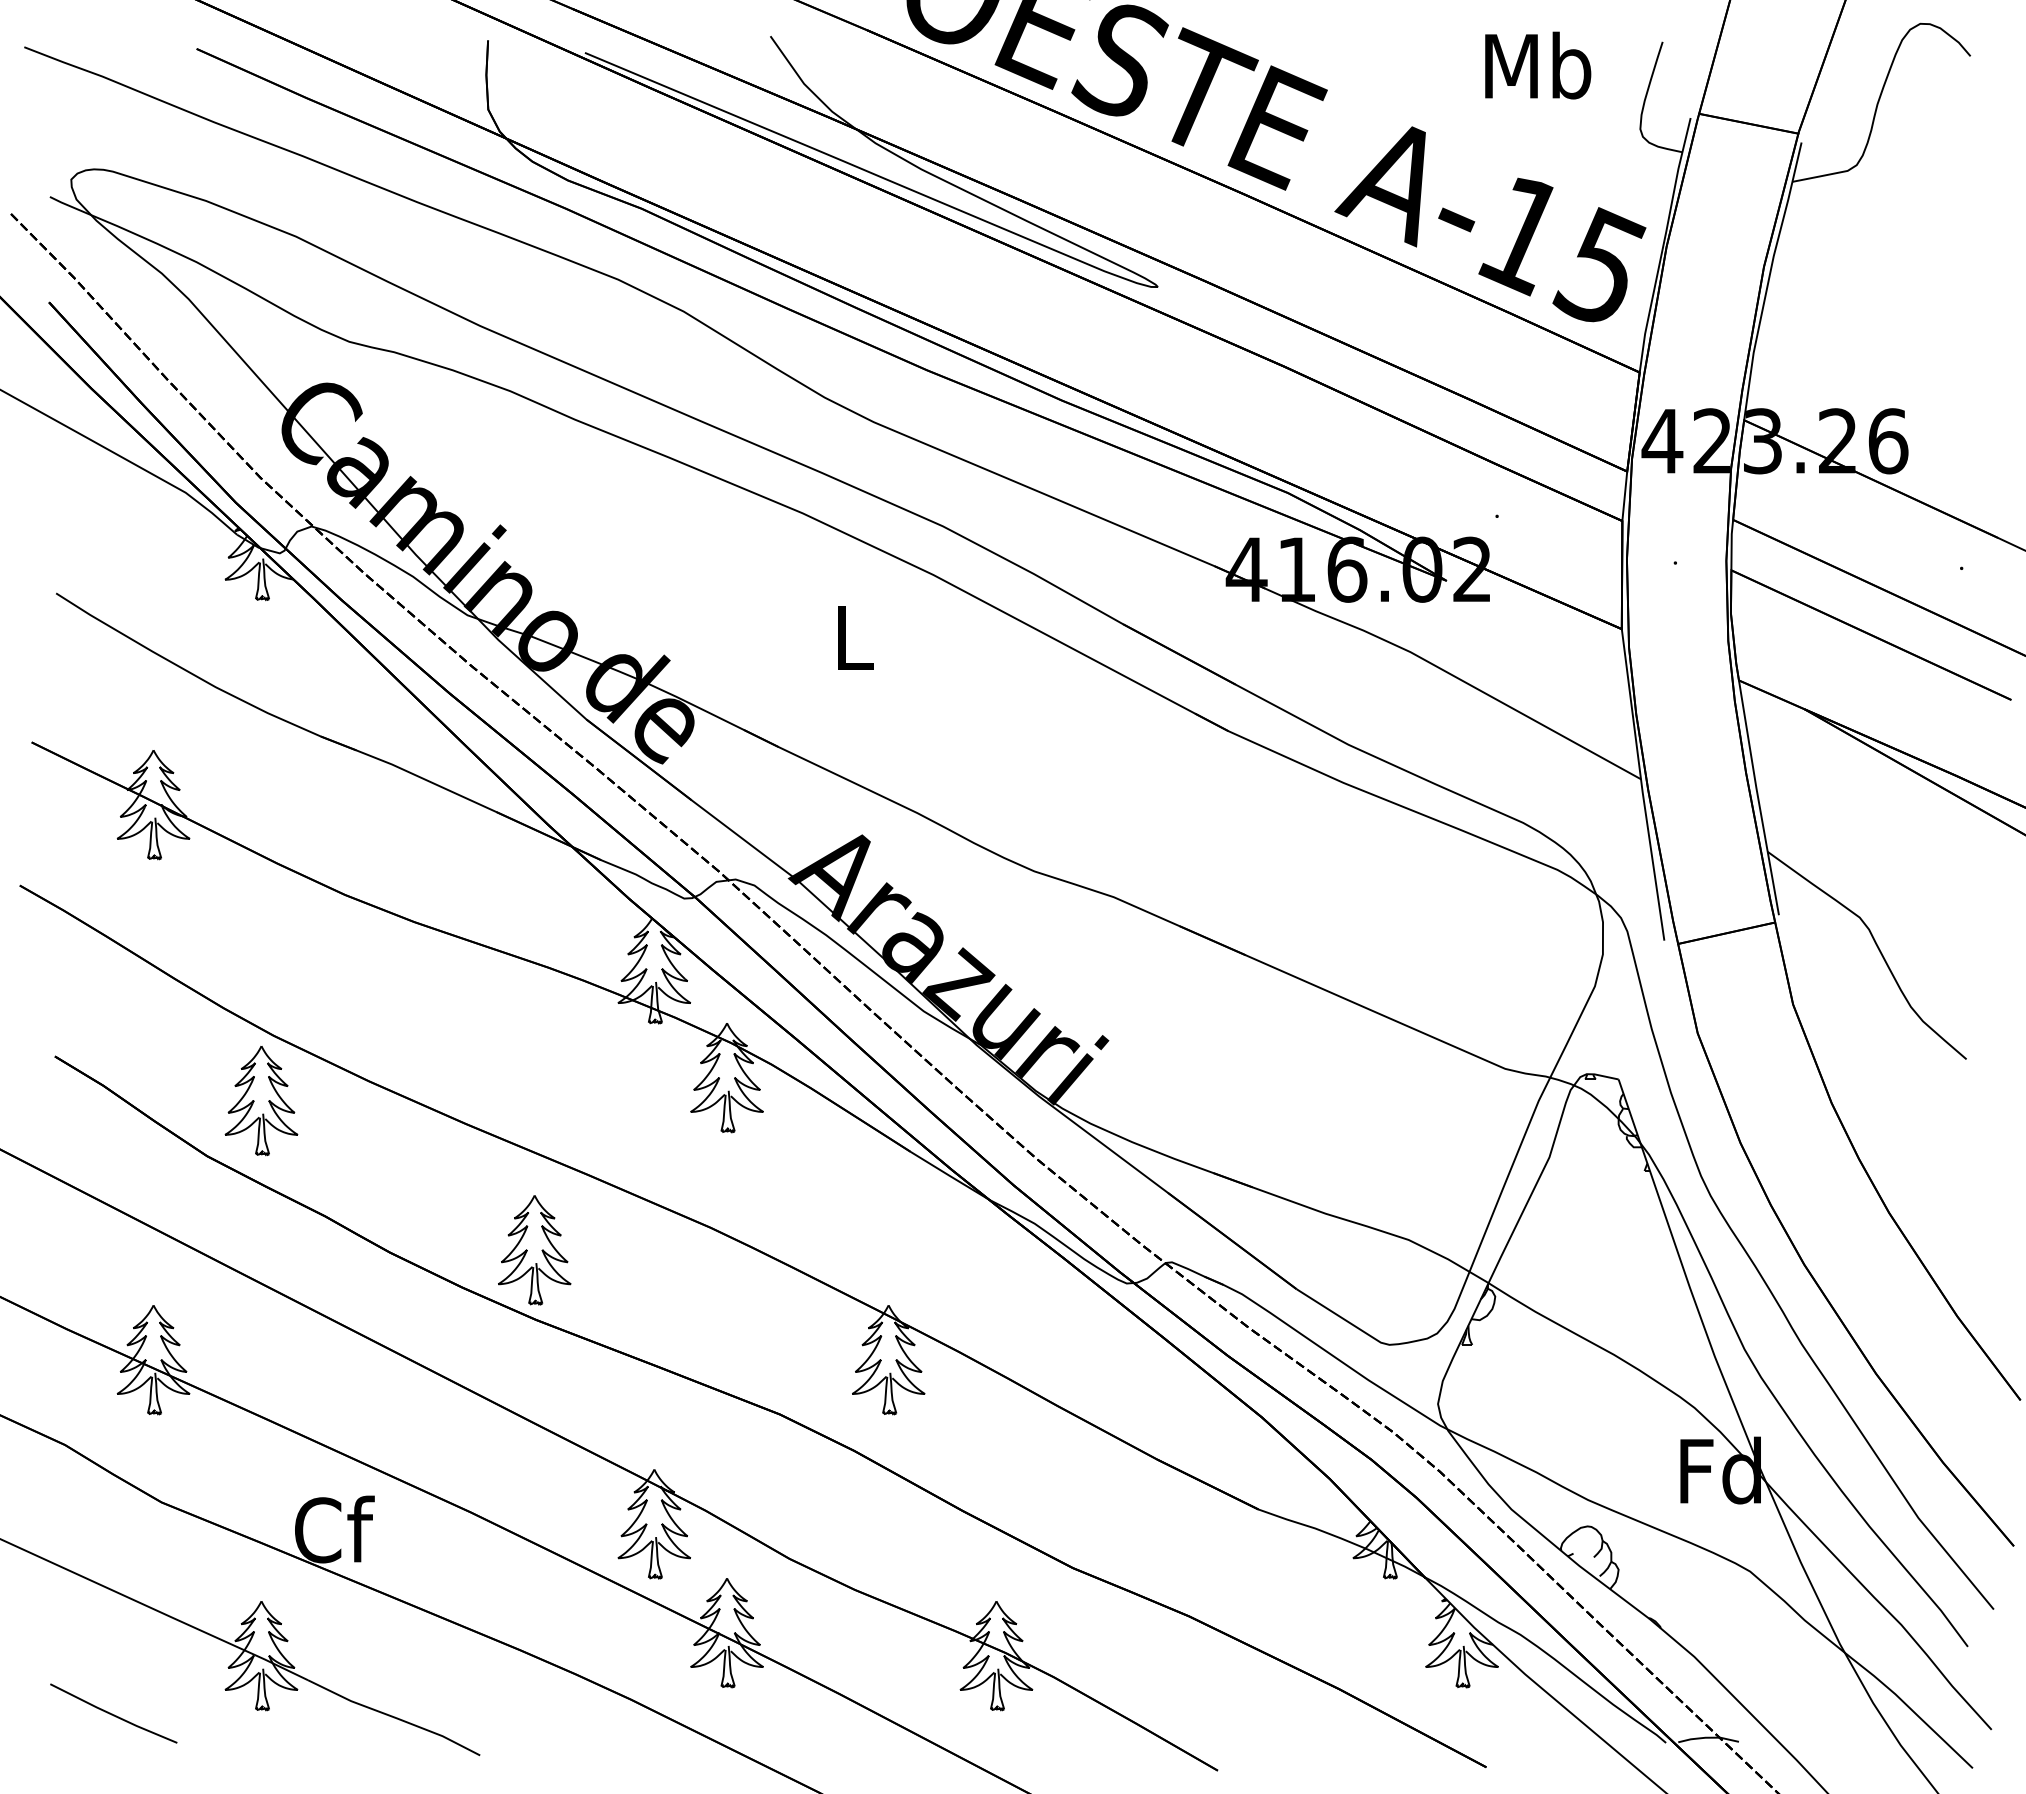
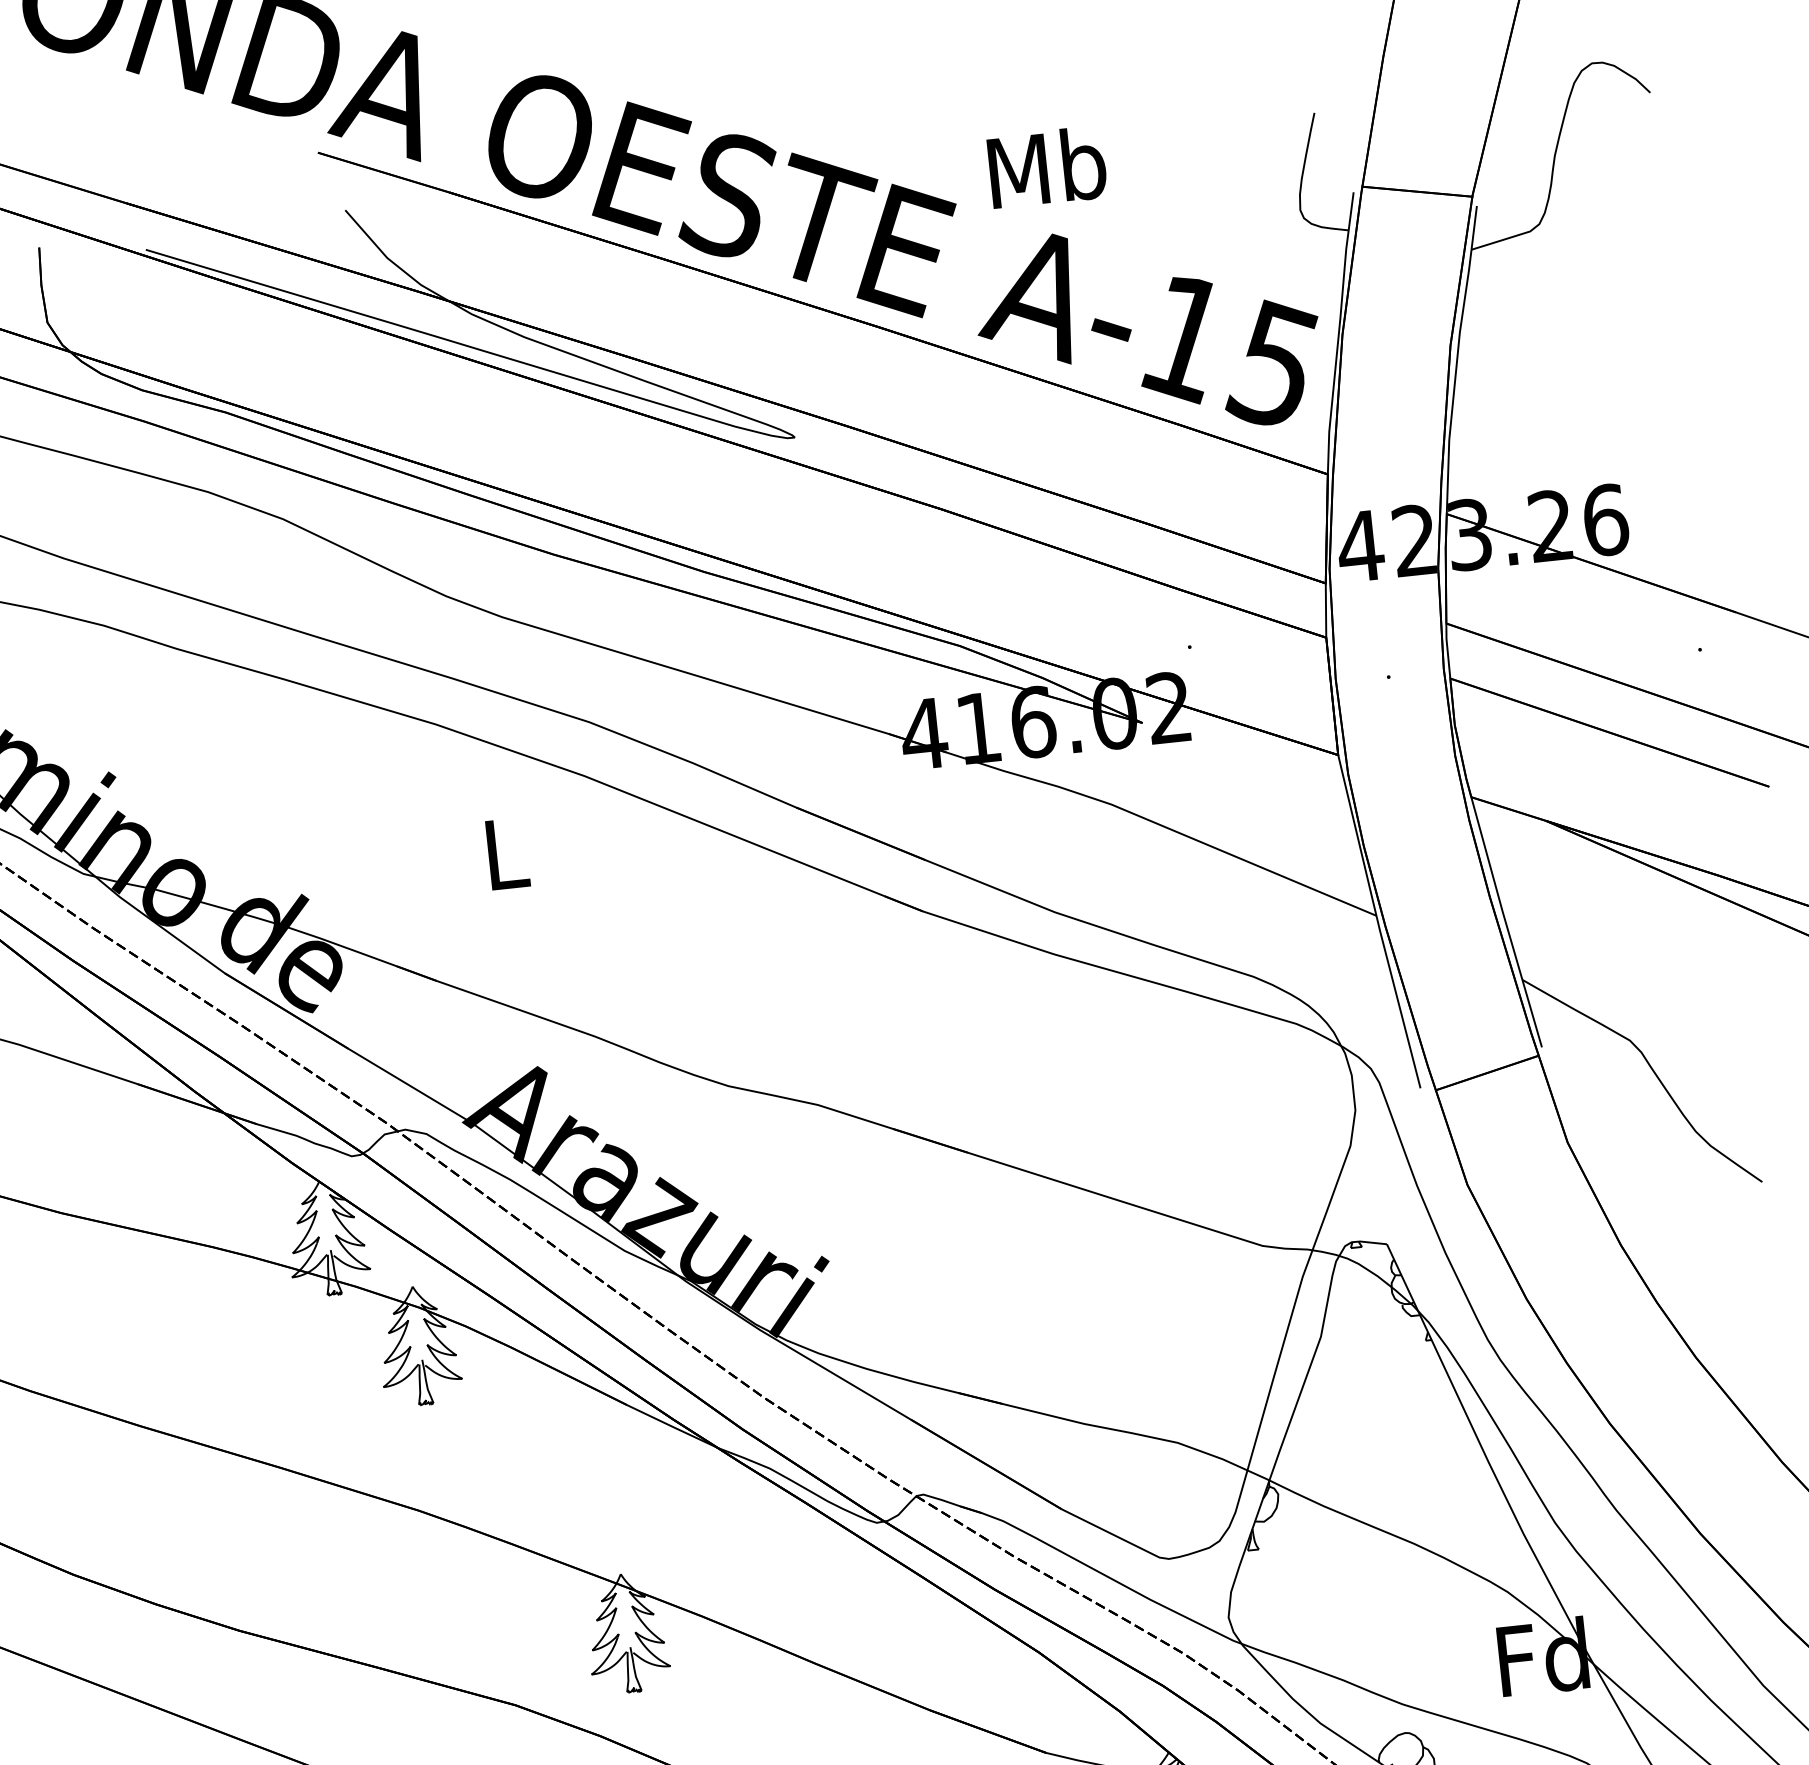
text: (1538, 65) -> (1047, 167), moved
part: (534, 1250) -> (229, 1555), removed

